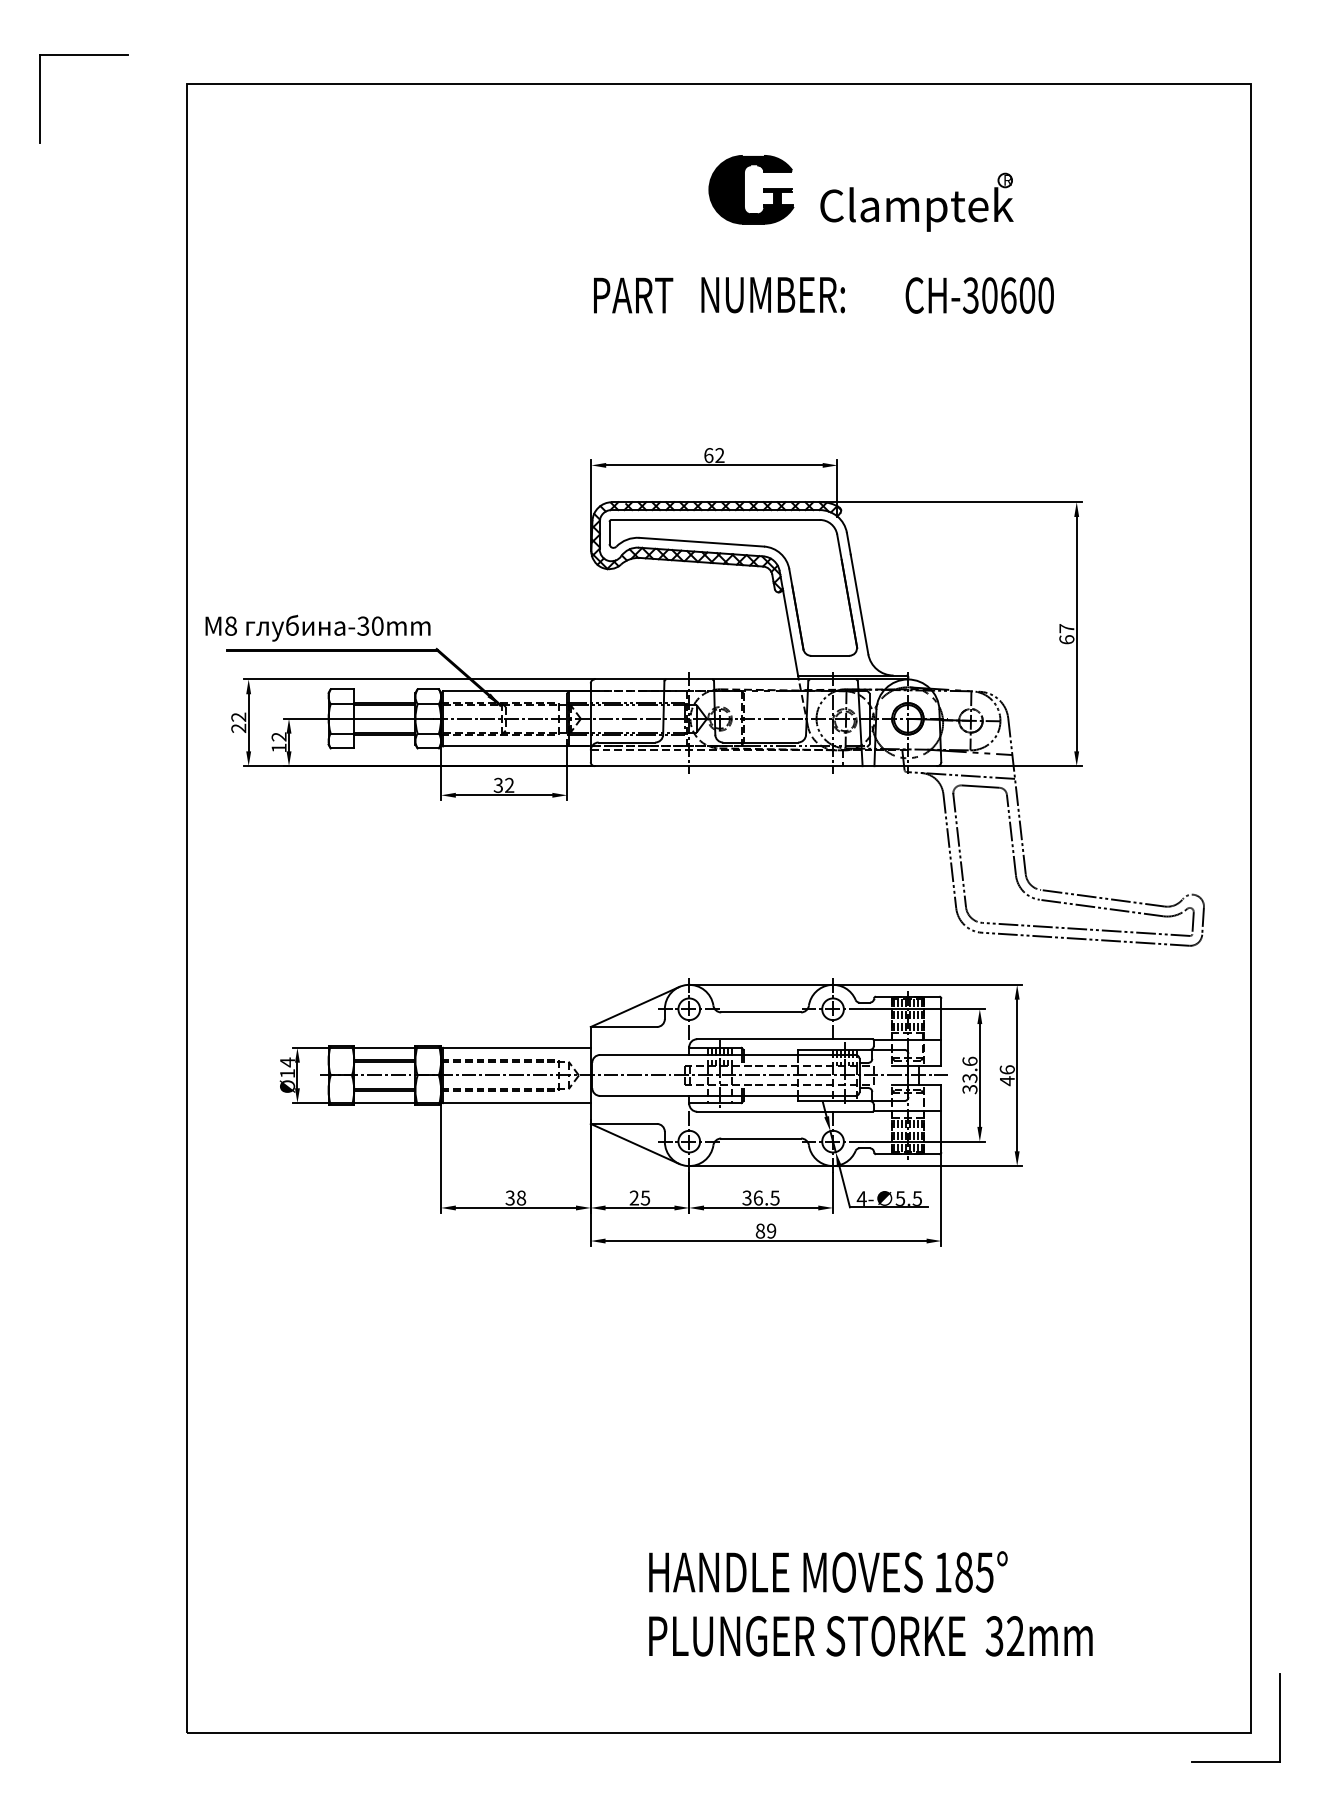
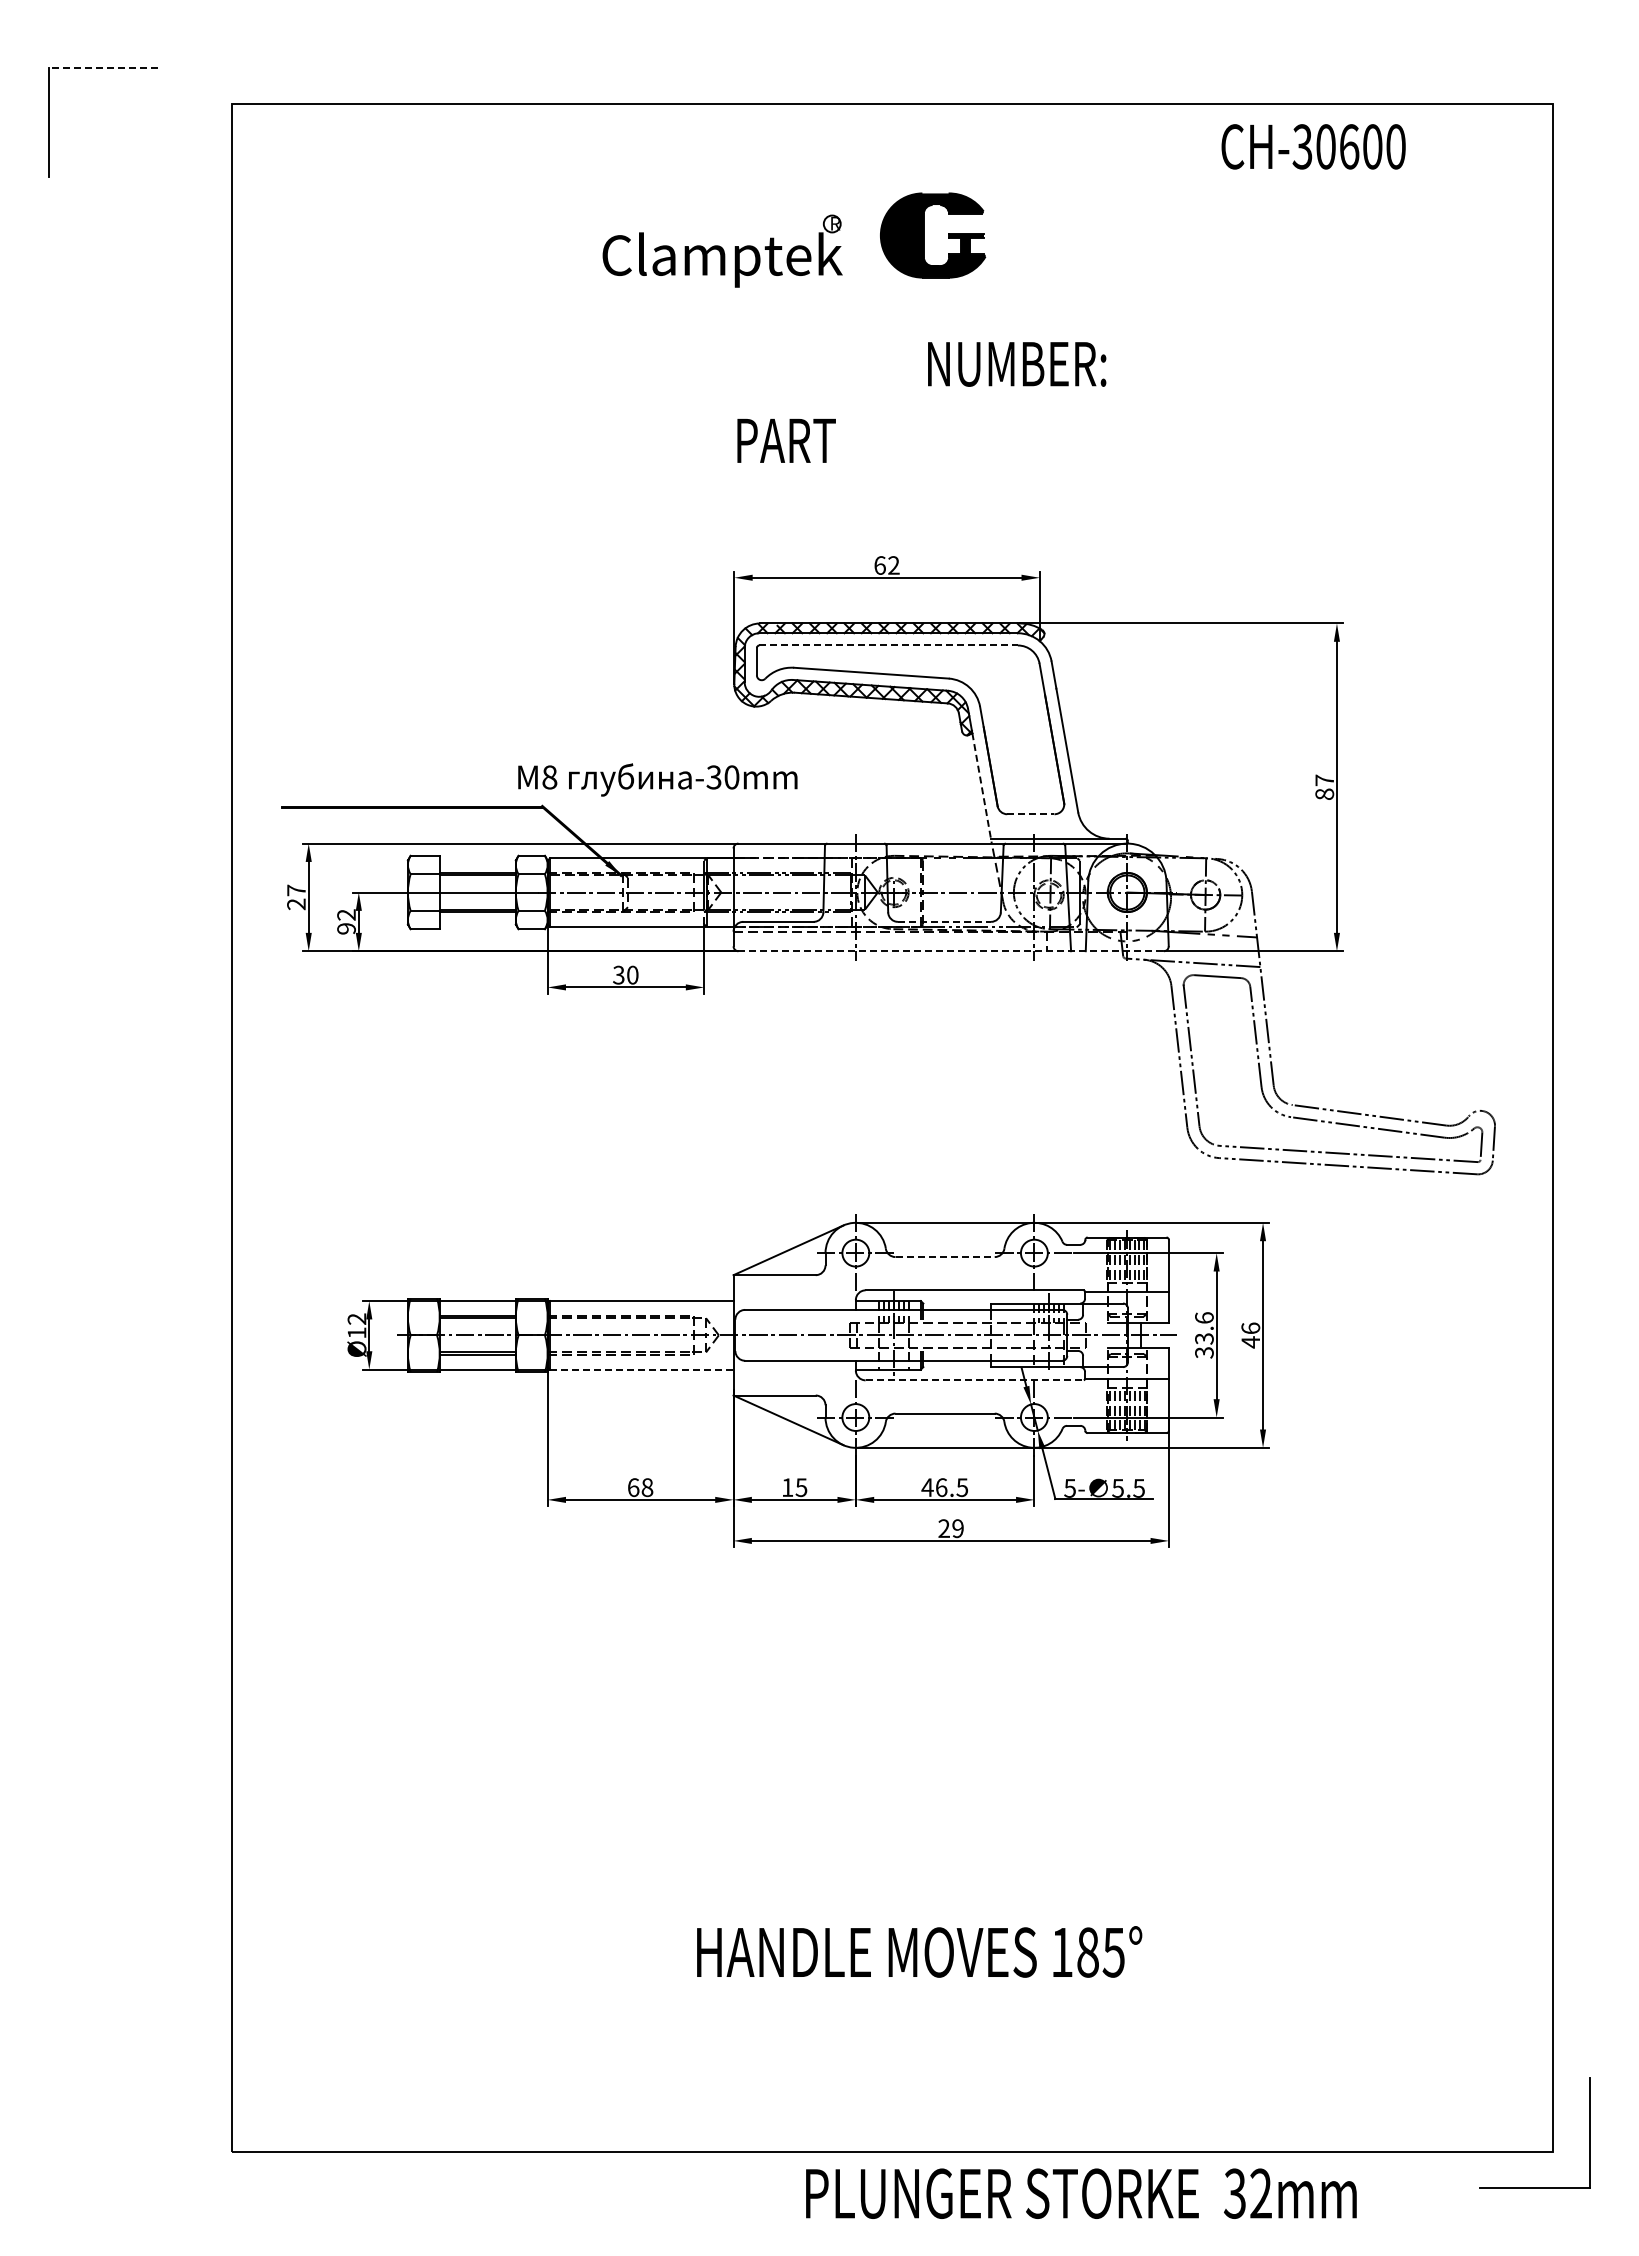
line: (83, 54) -> (103, 67), solid -> dashed
part: (916, 201) -> (722, 250), moved
text: (633, 295) -> (786, 440), moved
text: (773, 295) -> (1017, 364), moved
text: (979, 295) -> (1313, 146), moved
line: (716, 519) -> (889, 645), solid -> dashed
text: (317, 627) -> (657, 779), moved
line: (791, 635) -> (982, 788), solid -> dashed
text: (1066, 639) -> (1324, 793), 67 -> 87
line: (829, 656) -> (1030, 814), solid -> dashed
text: (238, 717) -> (296, 890), 22 -> 27
line: (760, 742) -> (944, 921), solid -> dashed
text: (279, 747) -> (346, 928), 12 -> 92
line: (766, 766) -> (951, 951), solid -> dashed
text: (509, 784) -> (632, 974), 32 -> 30
line: (761, 1012) -> (945, 1257), solid -> dashed
text: (287, 1062) -> (356, 1319), Ø14 -> Ø12
line: (516, 1102) -> (641, 1369), solid -> dashed
line: (785, 1111) -> (975, 1380), solid -> dashed
text: (510, 1198) -> (633, 1487), 38 -> 68
text: (634, 1198) -> (787, 1487), 25 -> 15
text: (746, 1198) -> (927, 1487), 36.5 -> 46.5
text: (861, 1198) -> (1069, 1488), 4- -> 5-
text: (759, 1231) -> (943, 1528), 89 -> 29
text: (828, 1571) -> (919, 1951), moved
text: (870, 1636) -> (1081, 2193), moved

